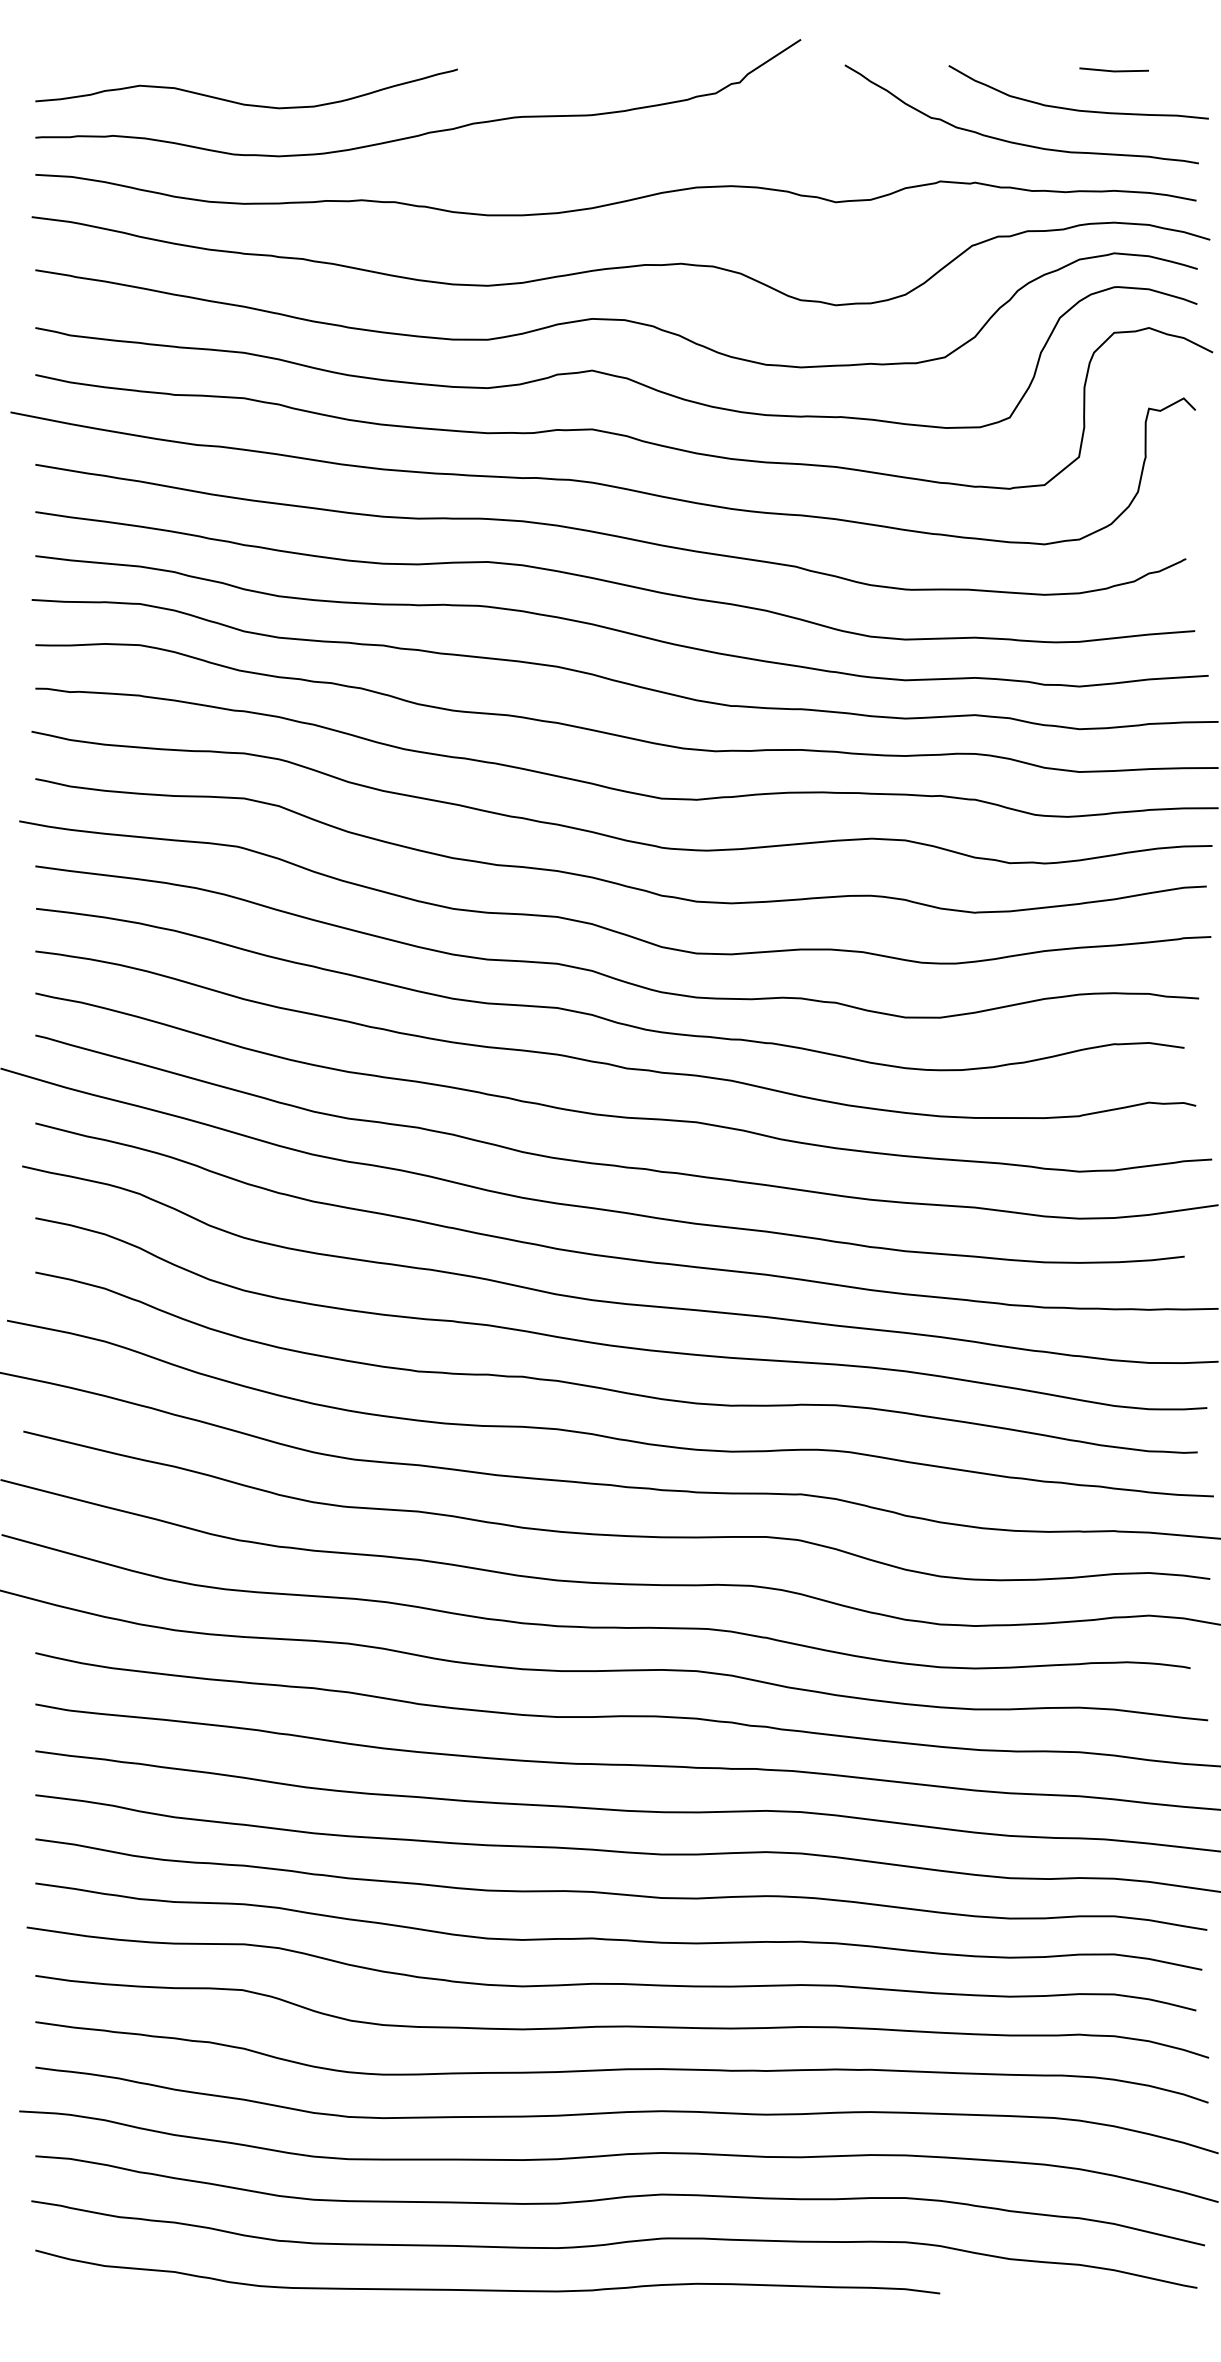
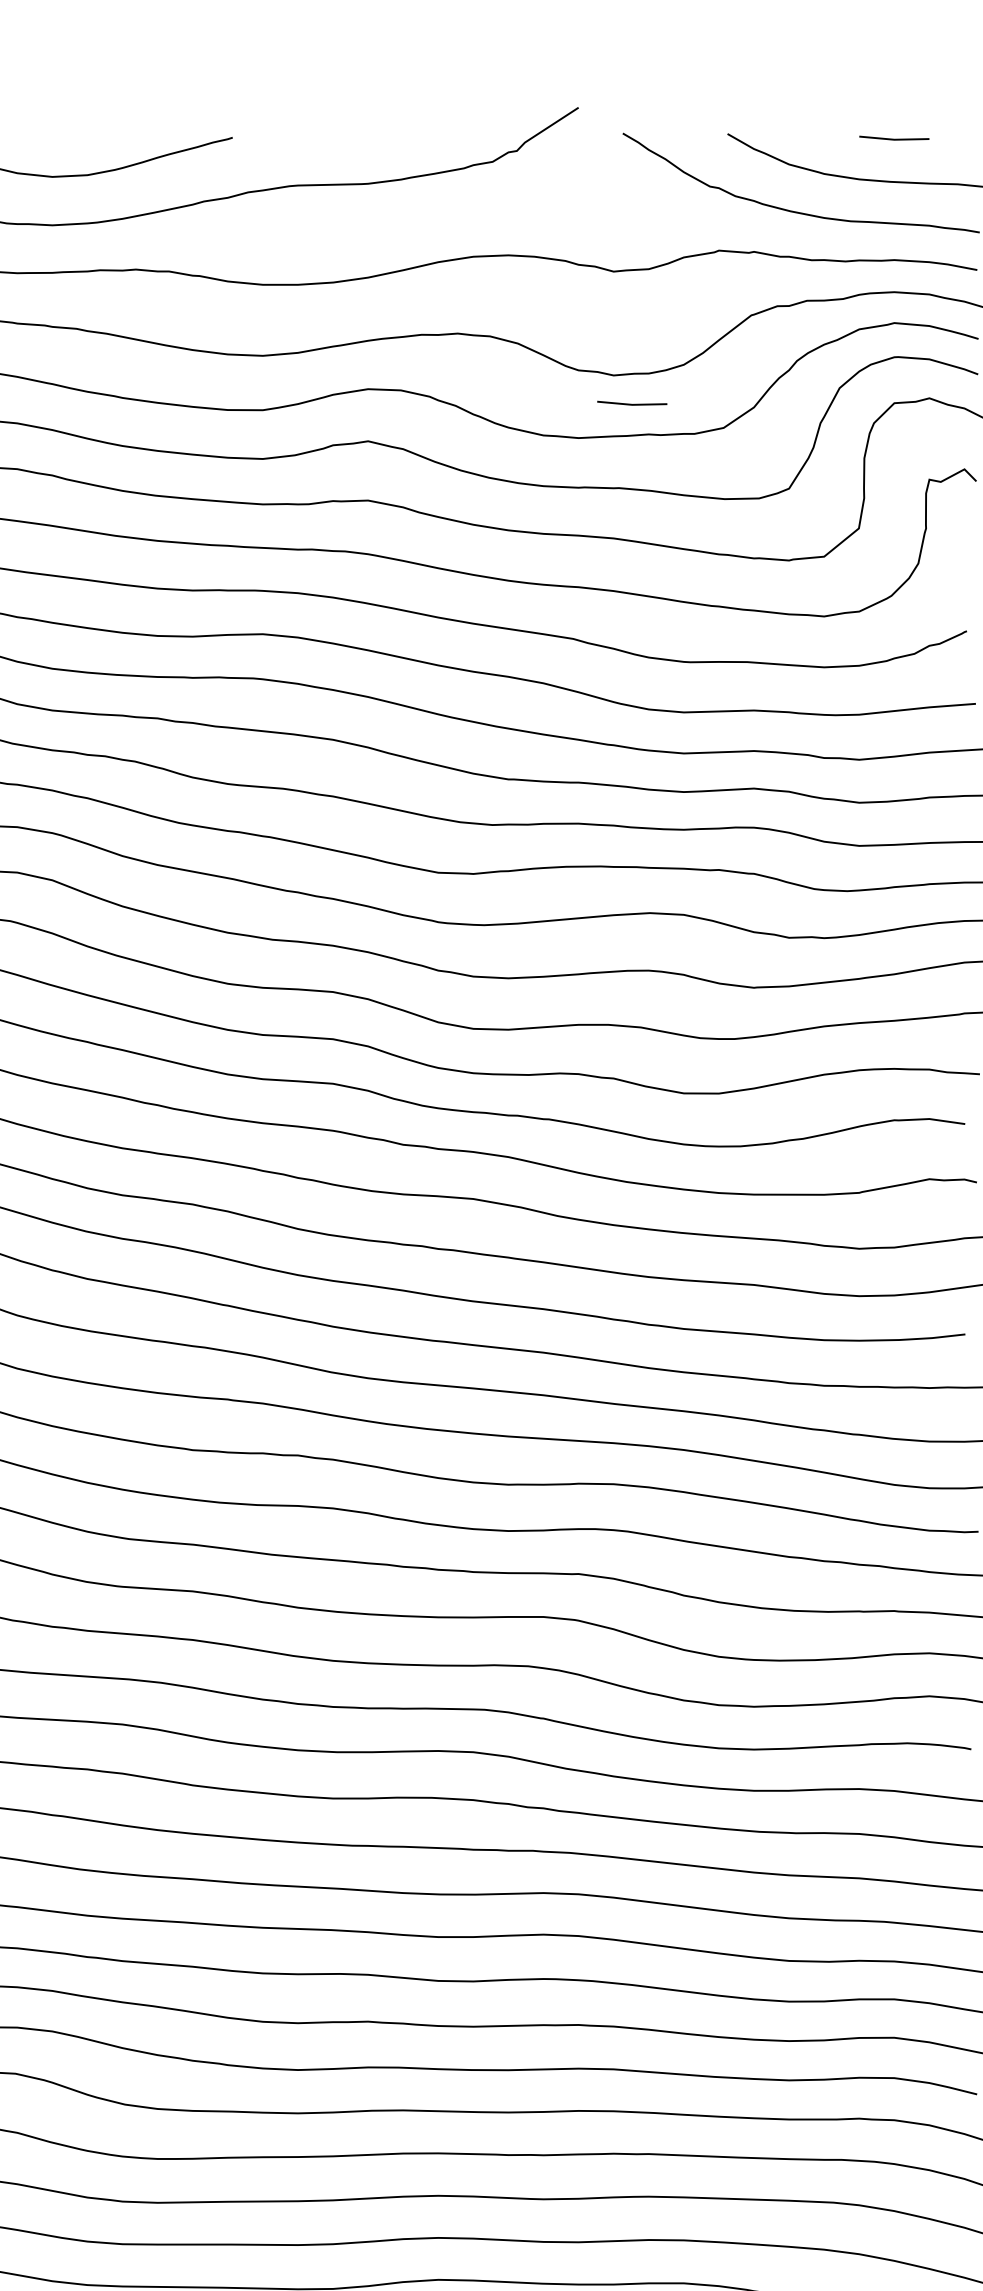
line: (853, 333) -> (631, 403), added

